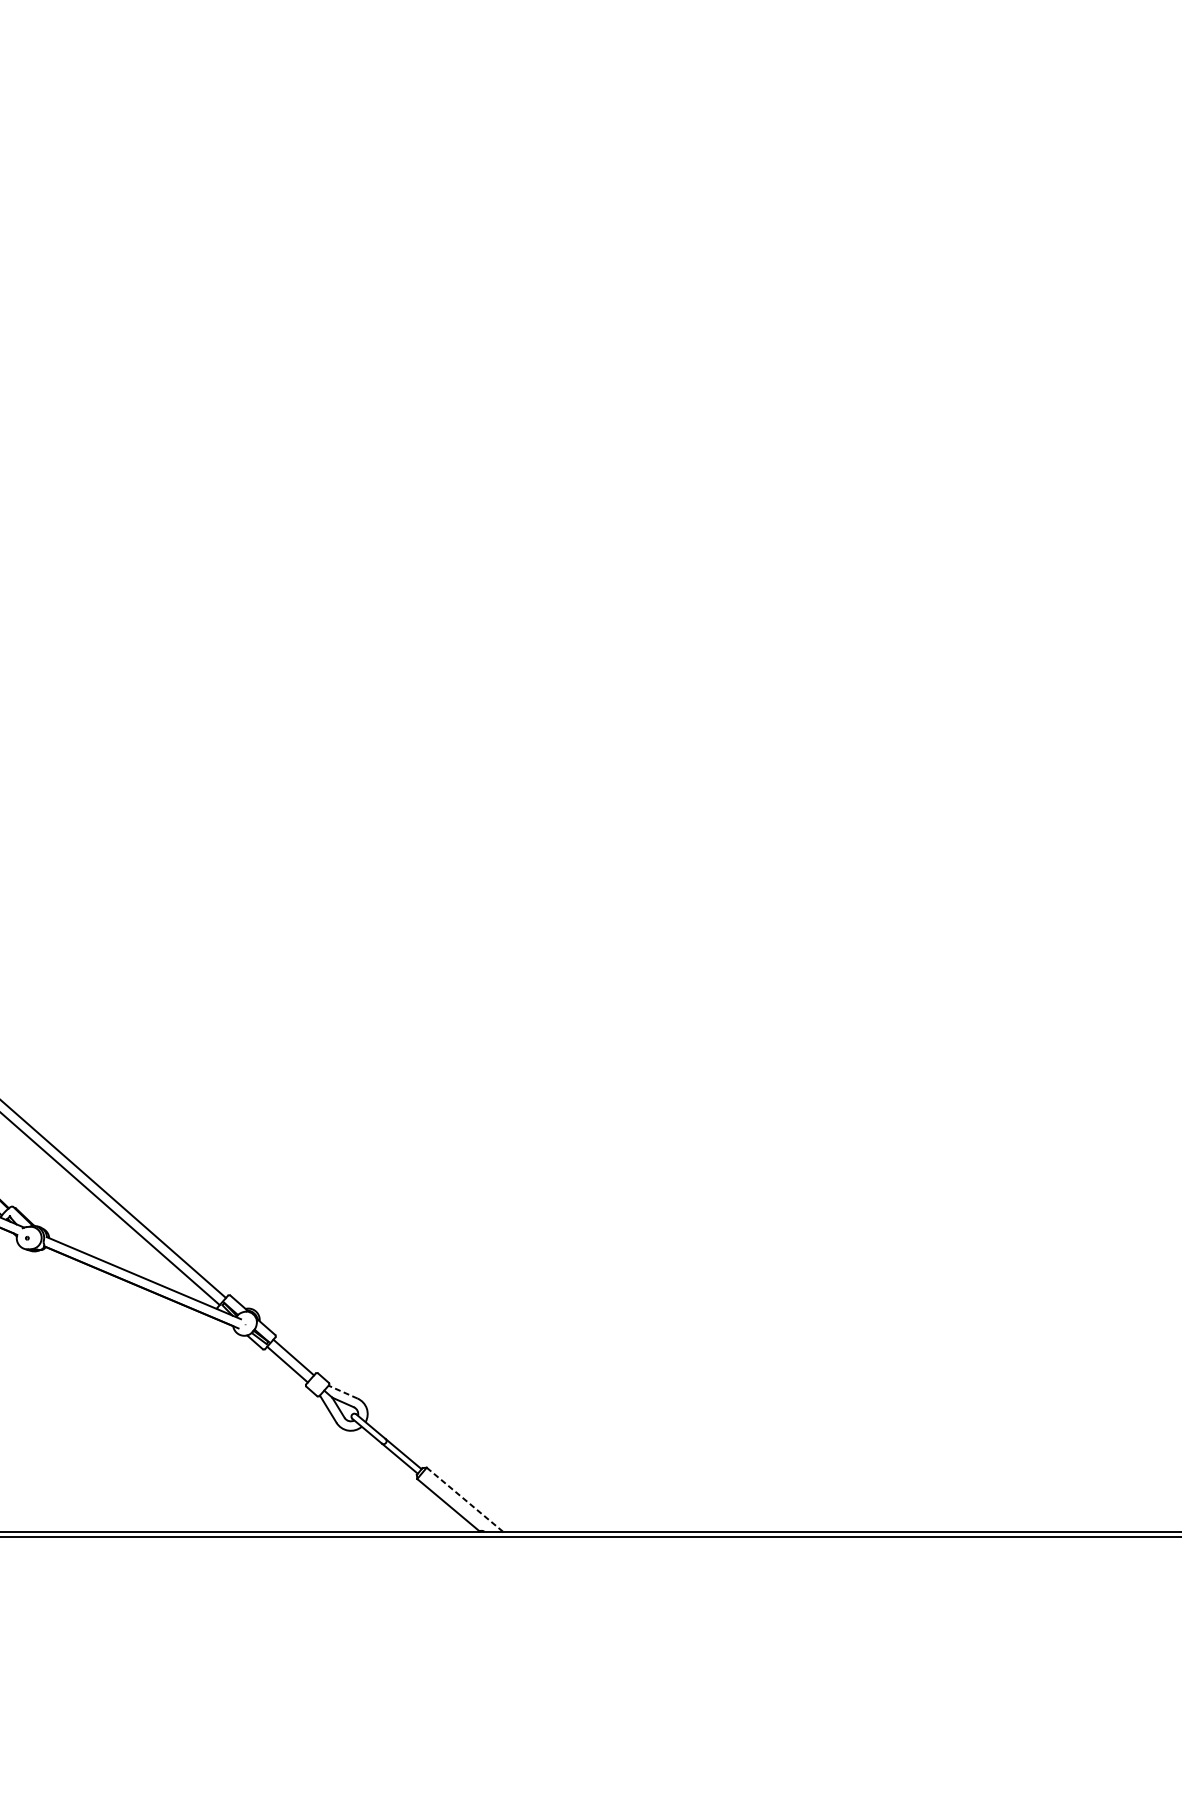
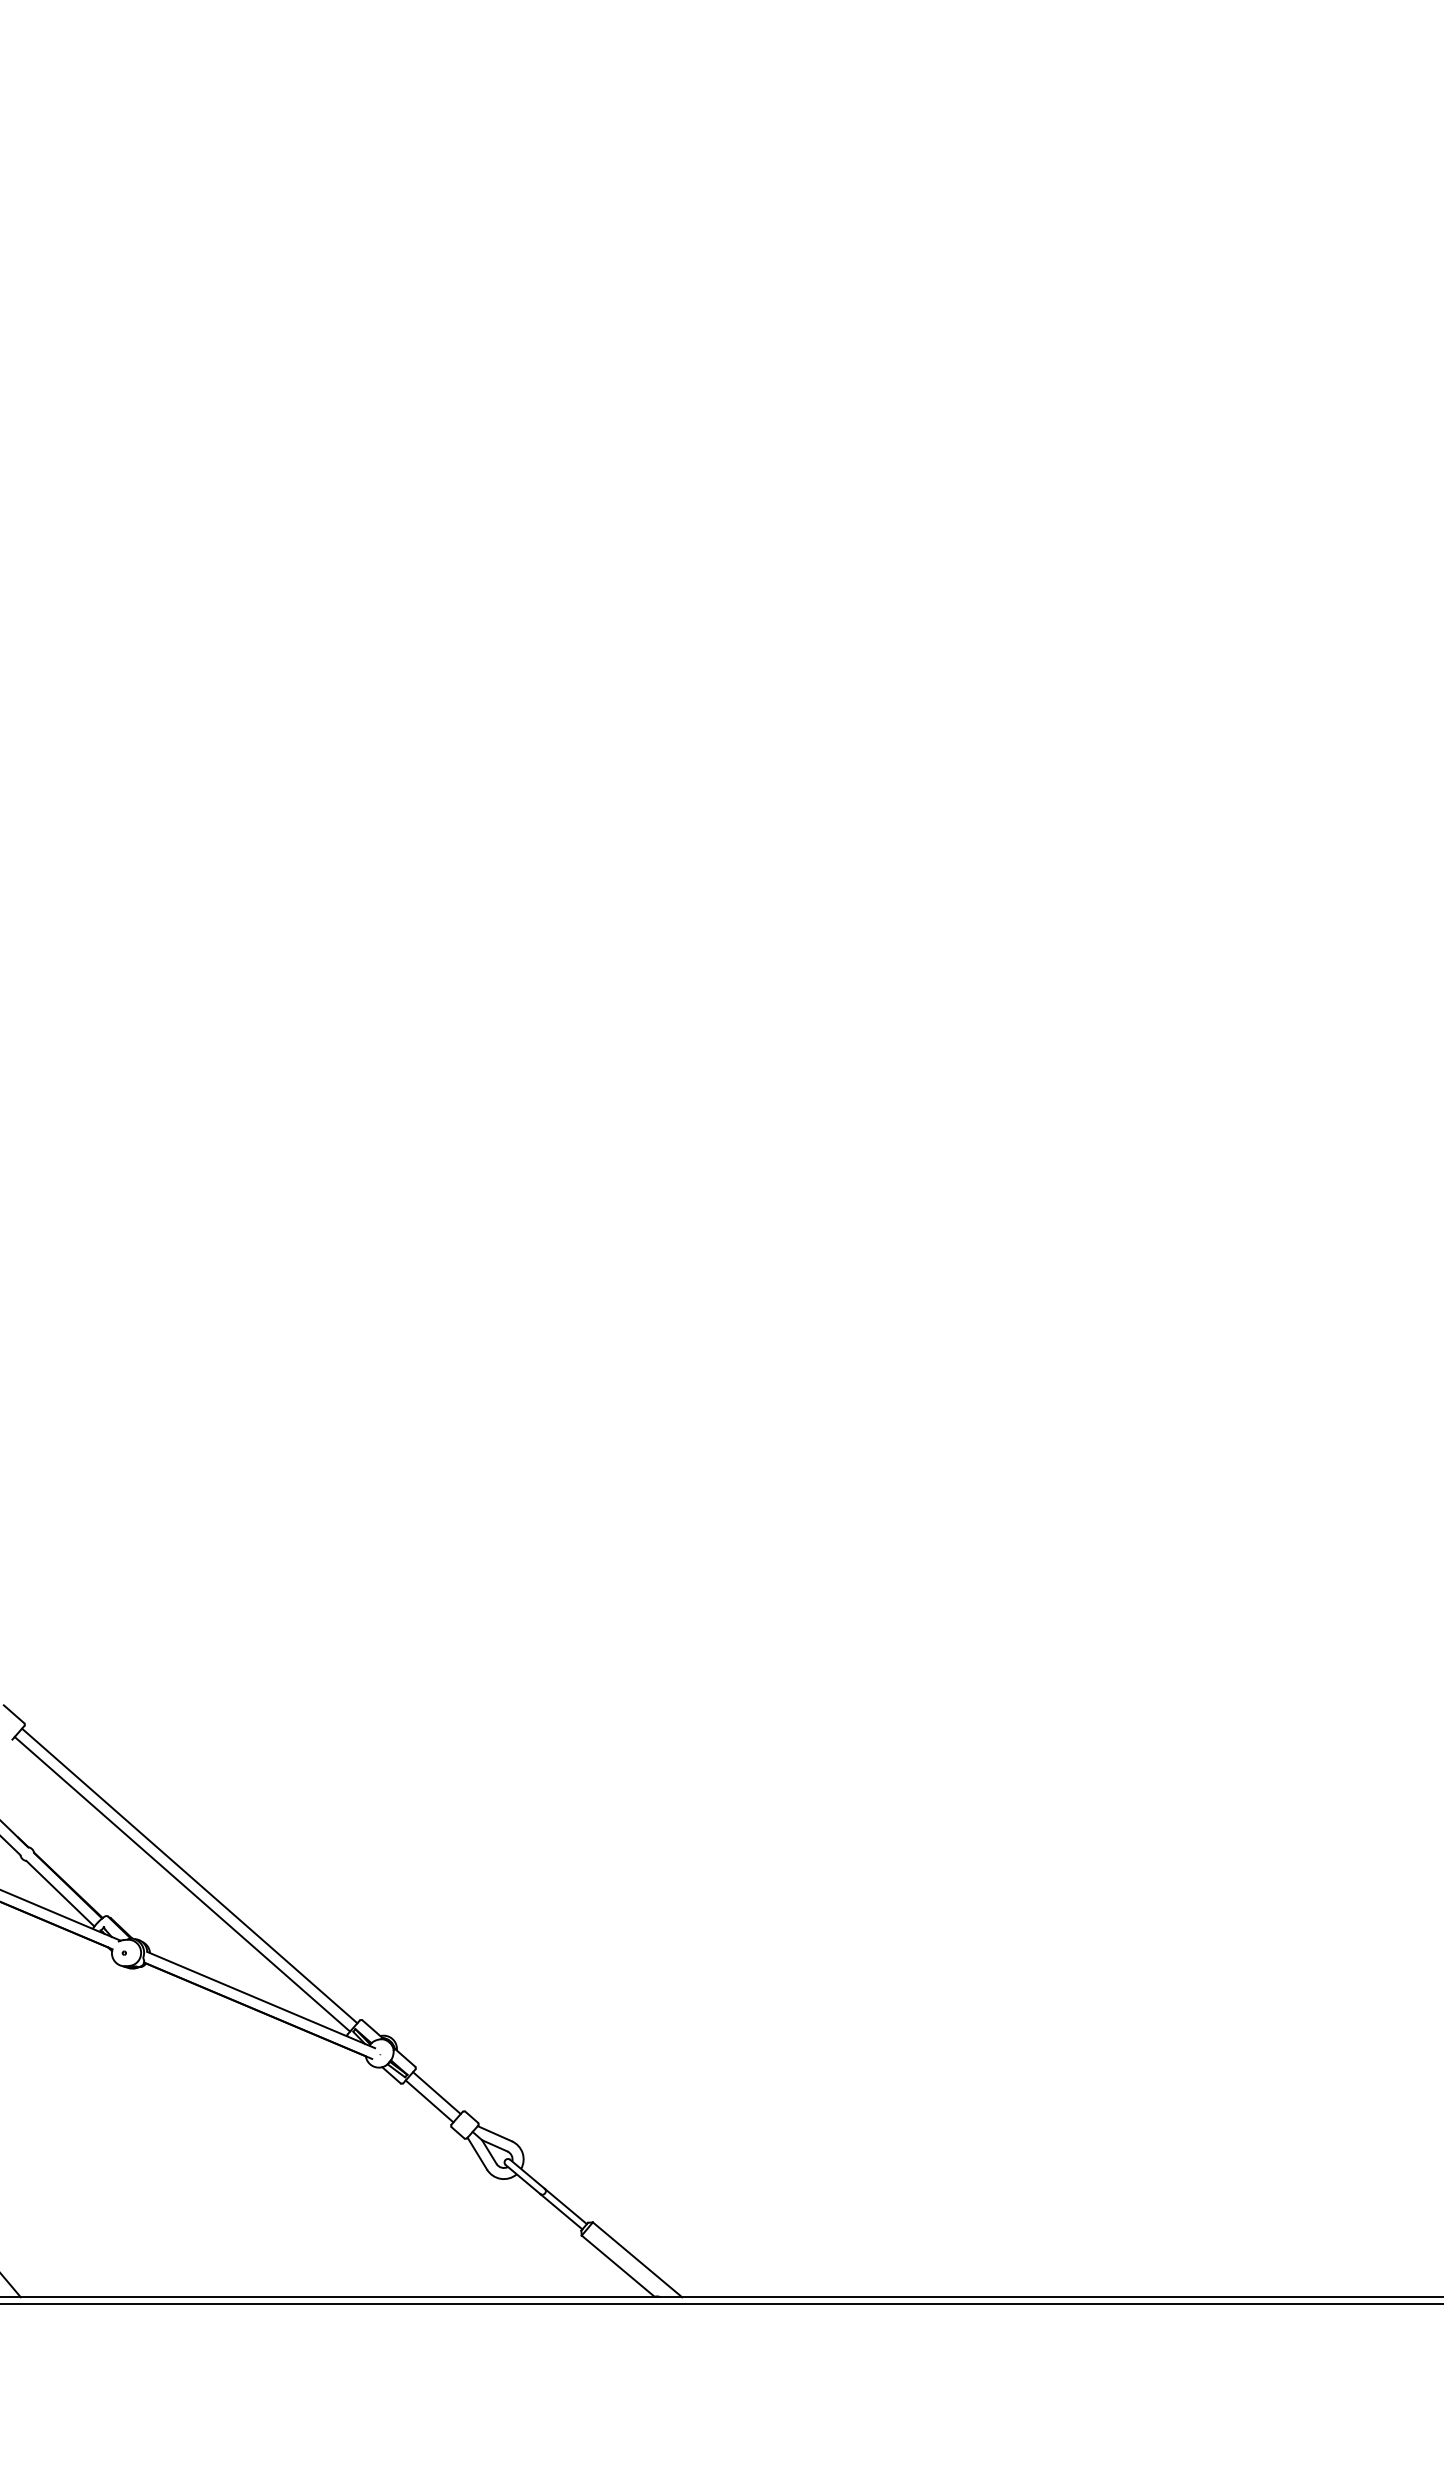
line: (342, 1391) -> (494, 2133), dashed -> solid
line: (464, 1500) -> (637, 2260), dashed -> solid

